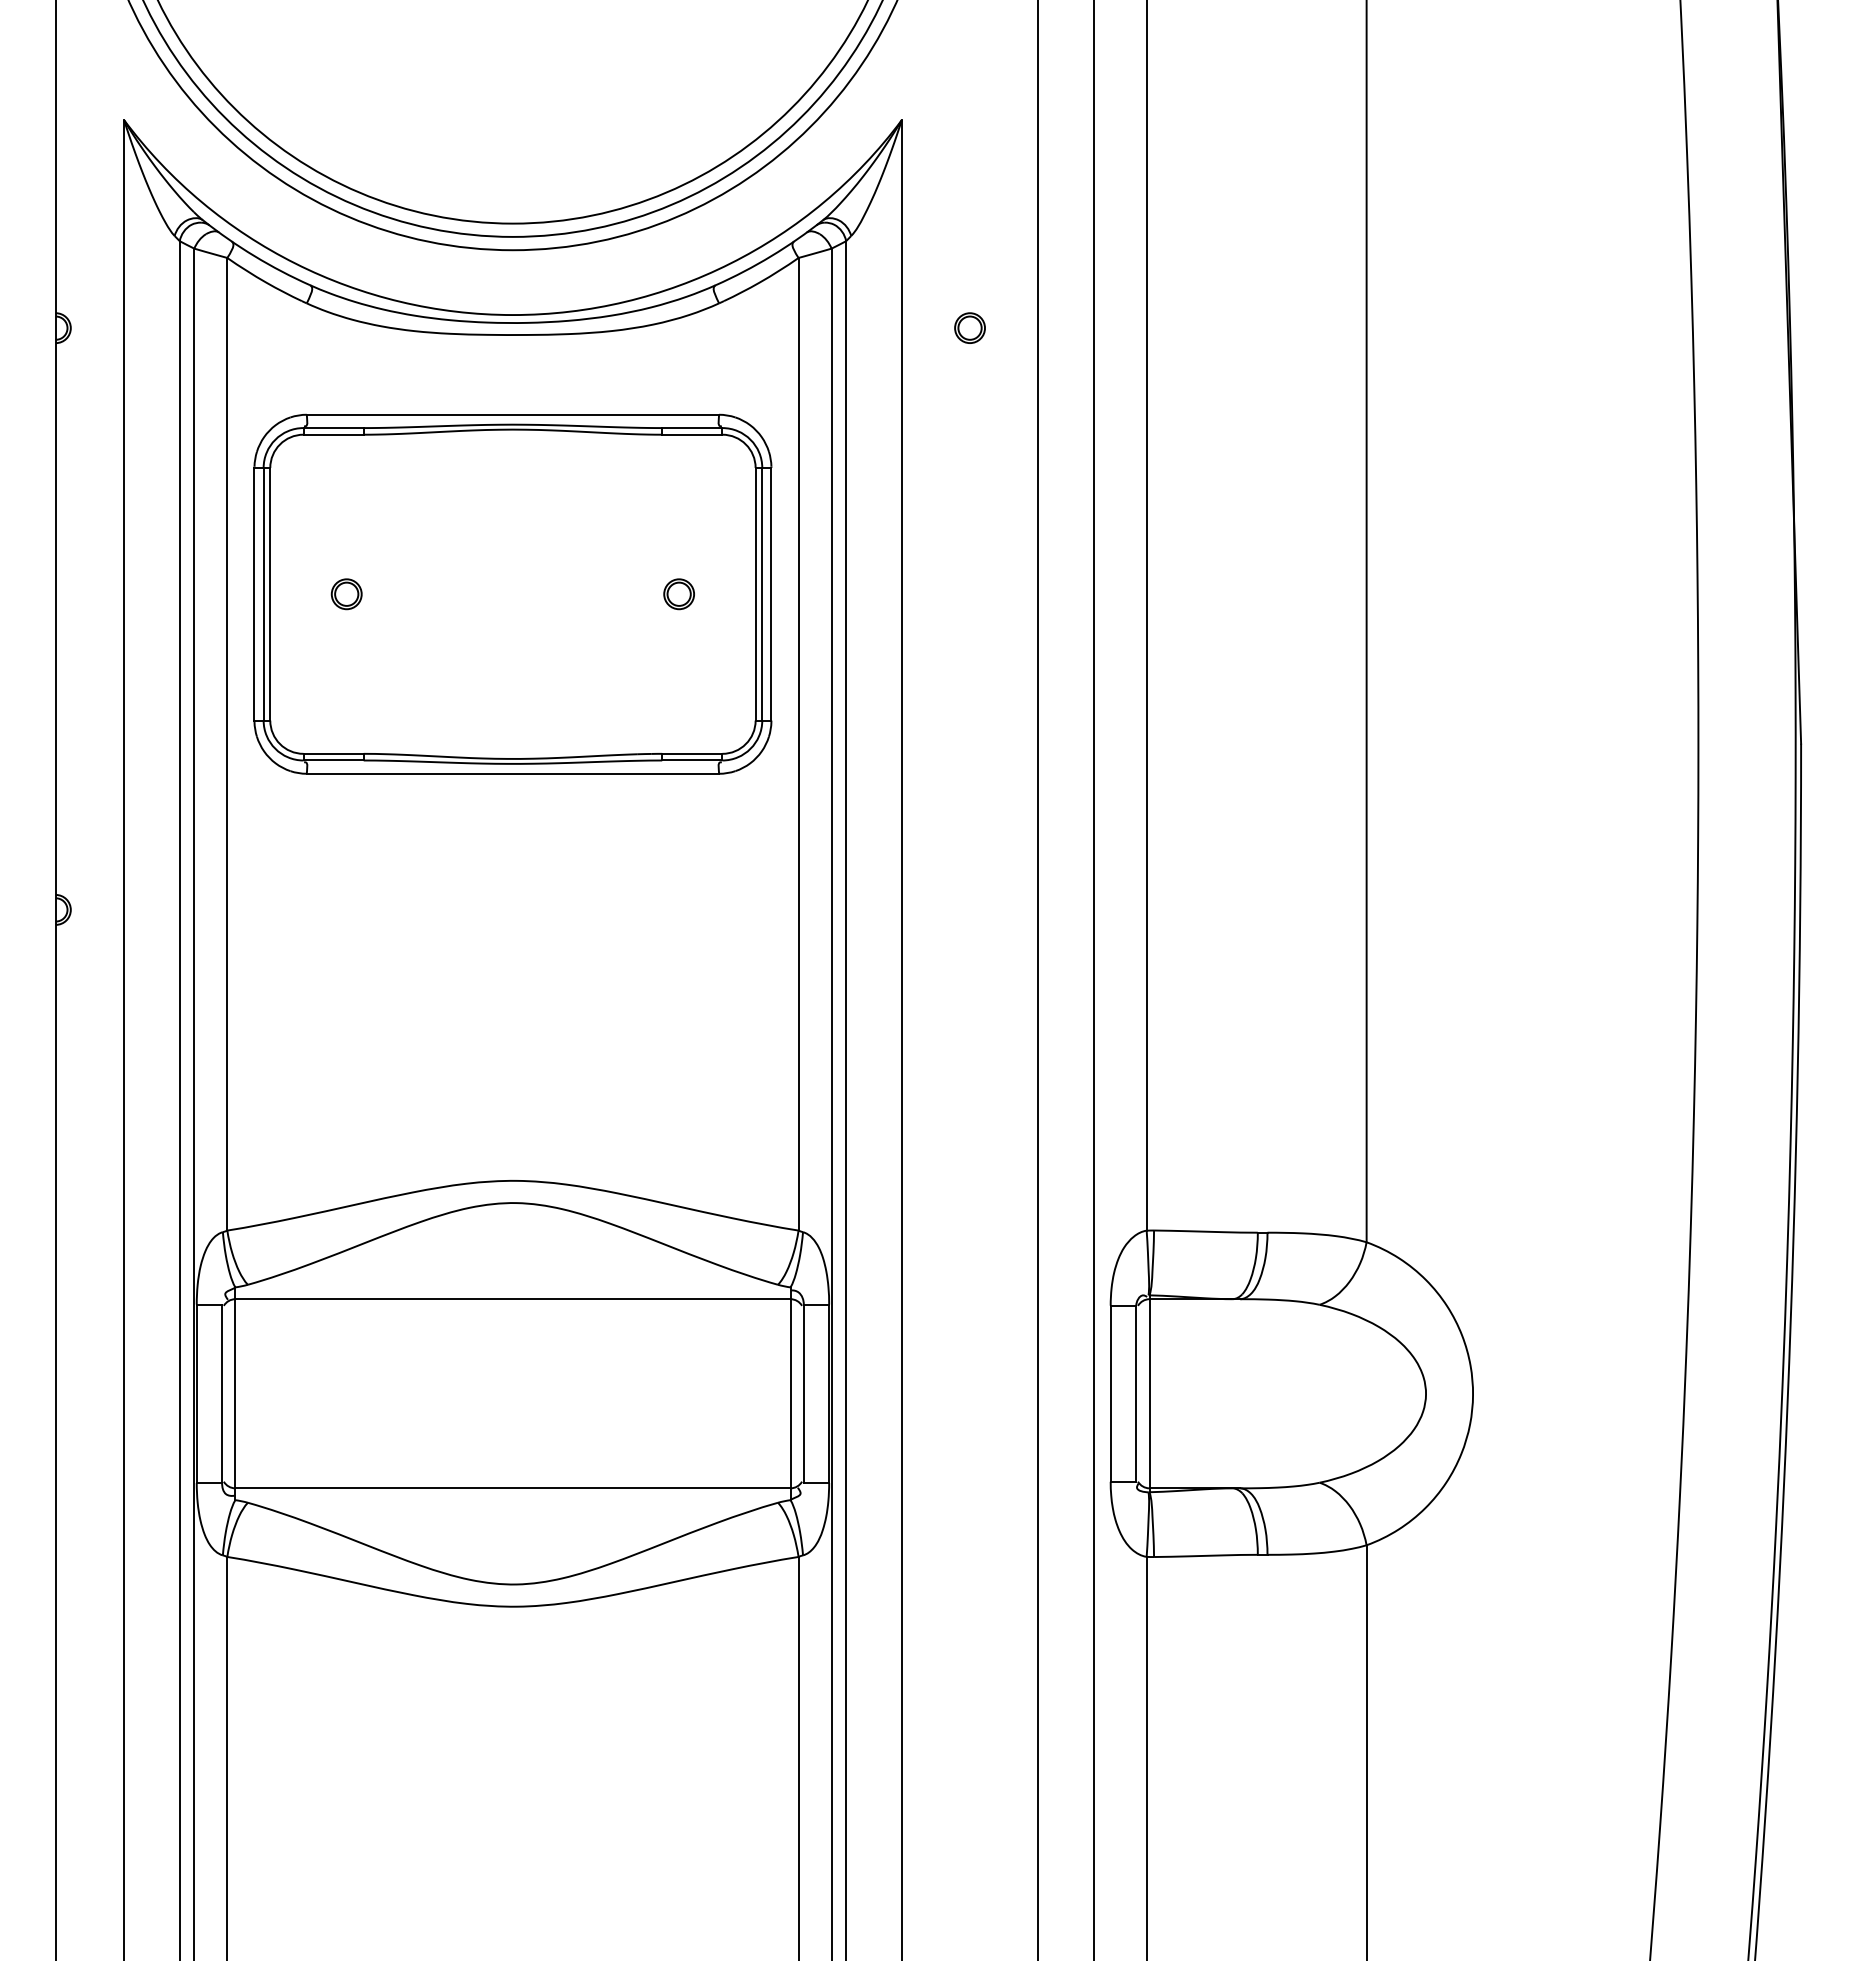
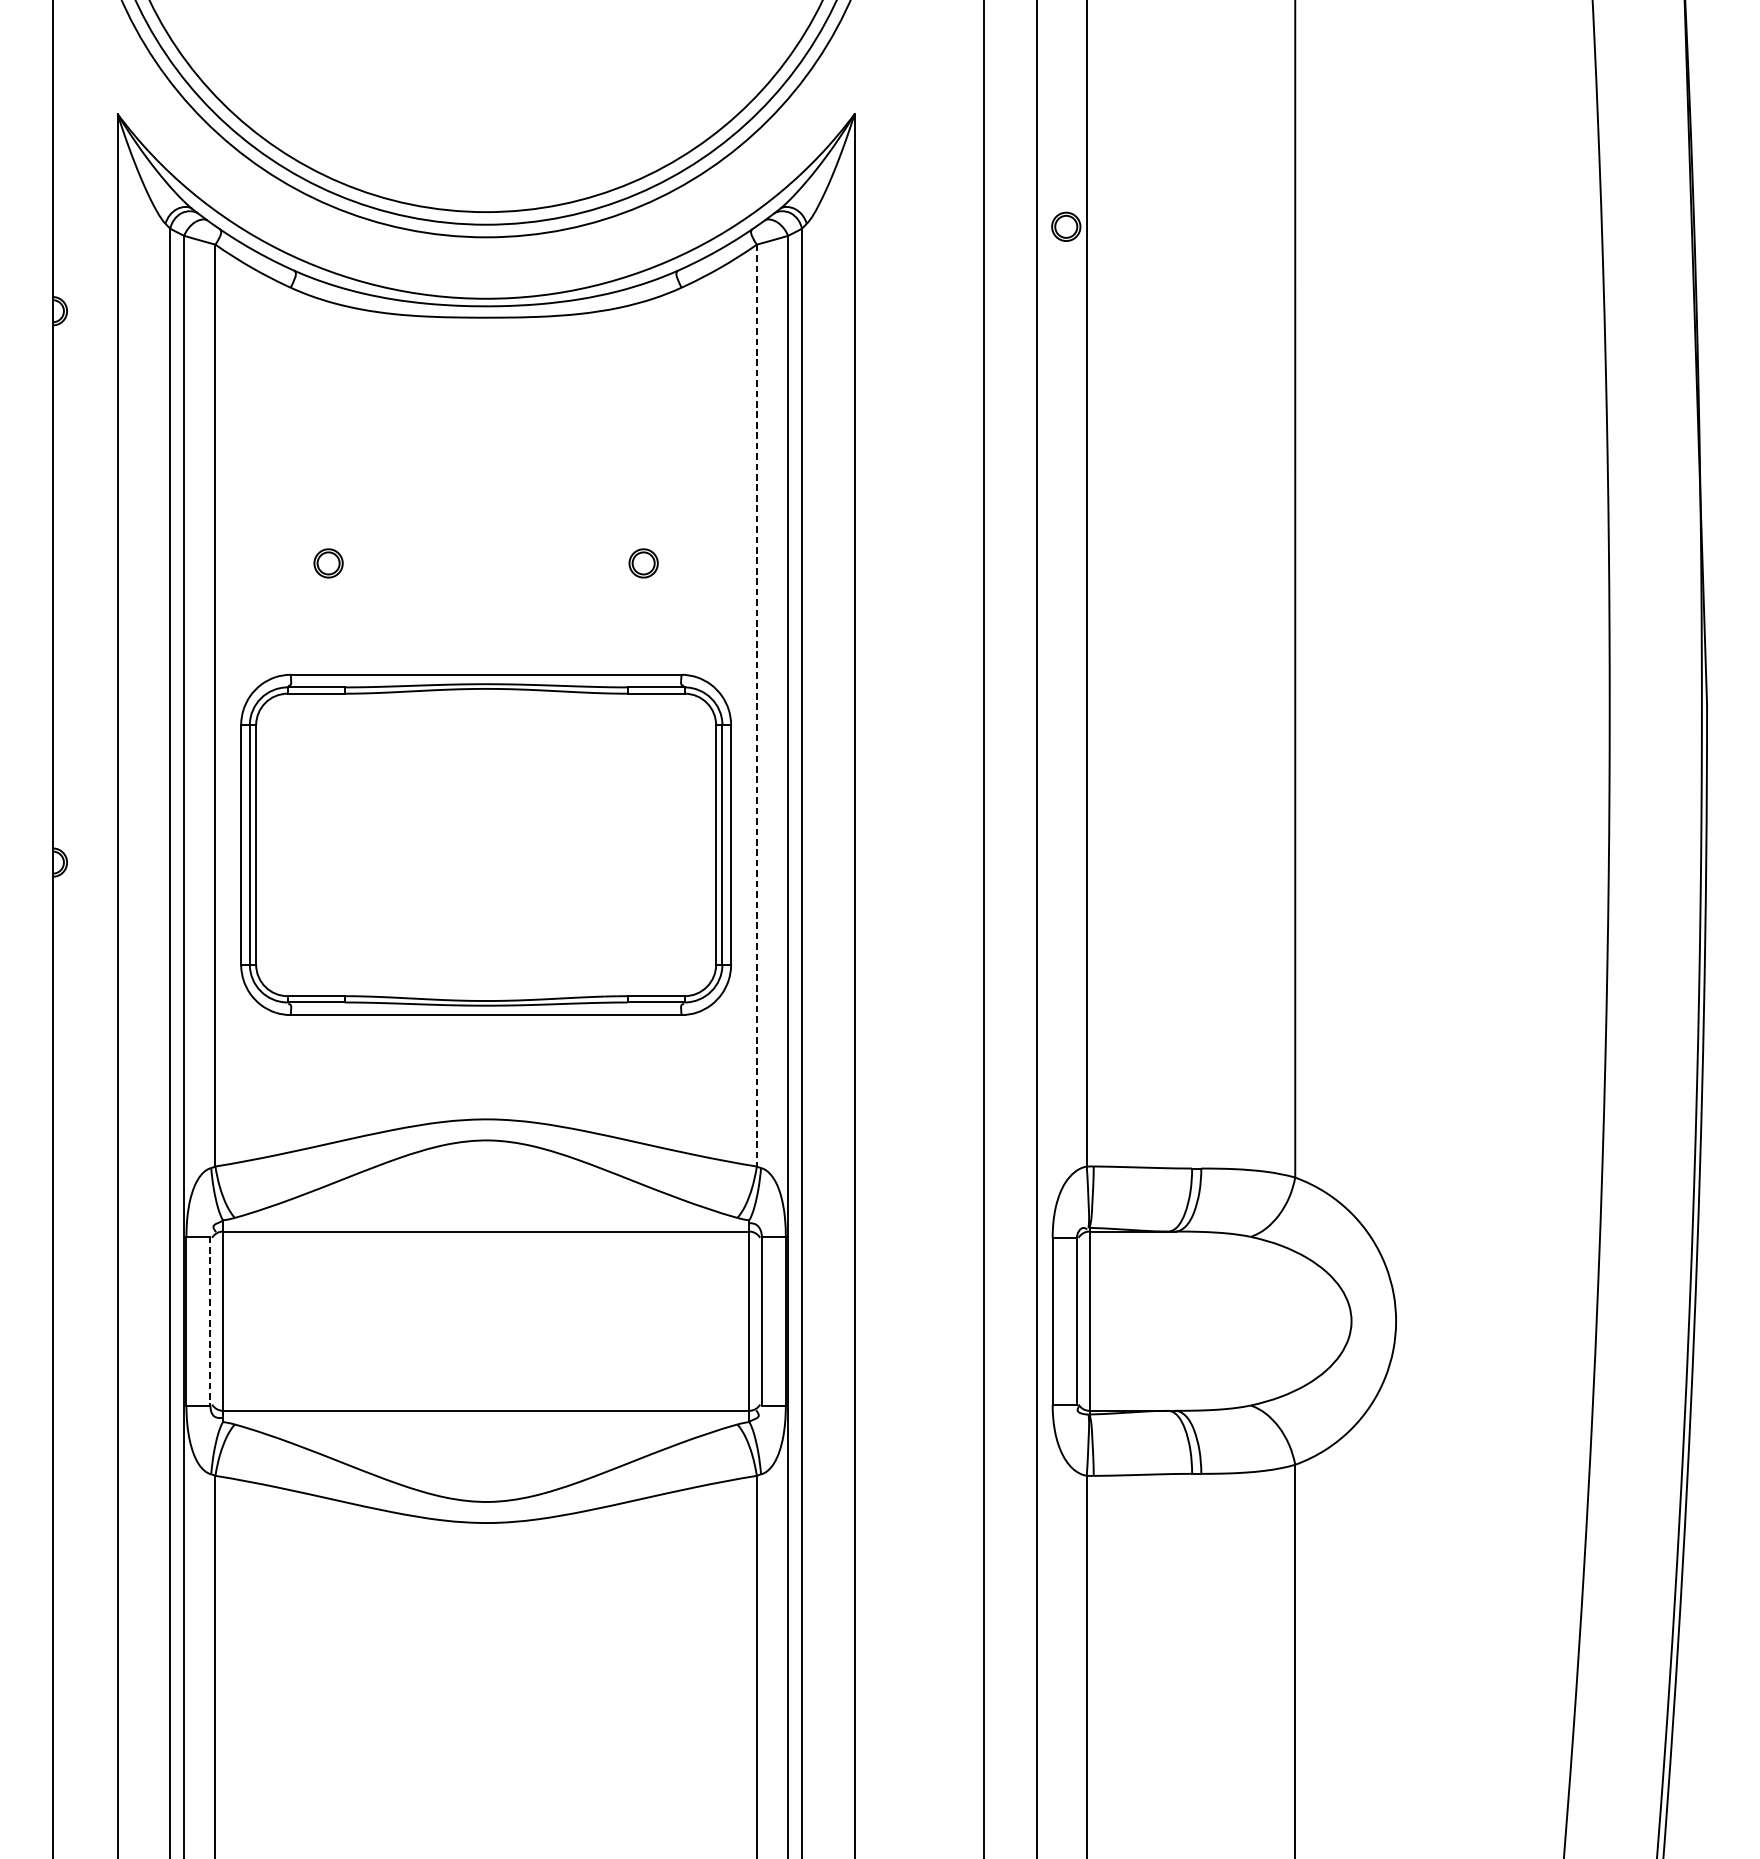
part: (969, 327) -> (1065, 226), moved
part: (512, 593) -> (485, 844), moved
line: (798, 744) -> (756, 705), solid -> dashed
line: (222, 1394) -> (210, 1321), solid -> dashed

